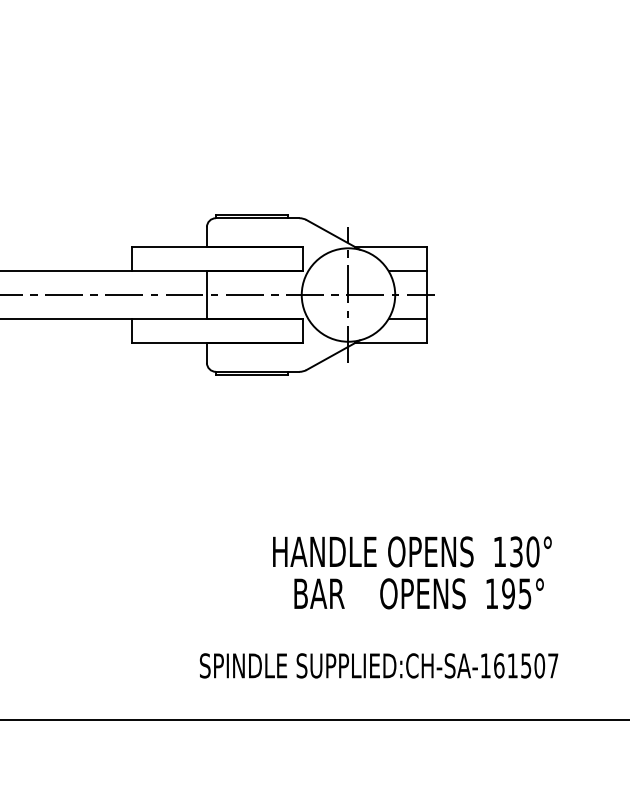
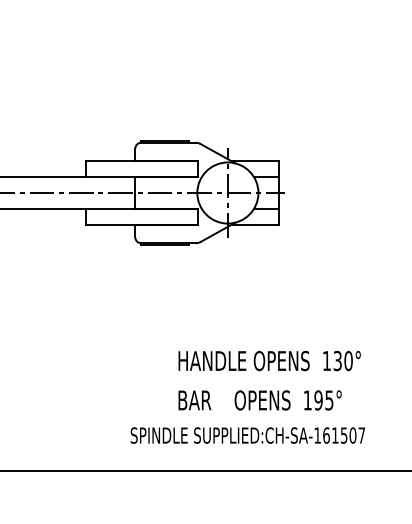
text: (418, 593) -> (259, 400), moved

